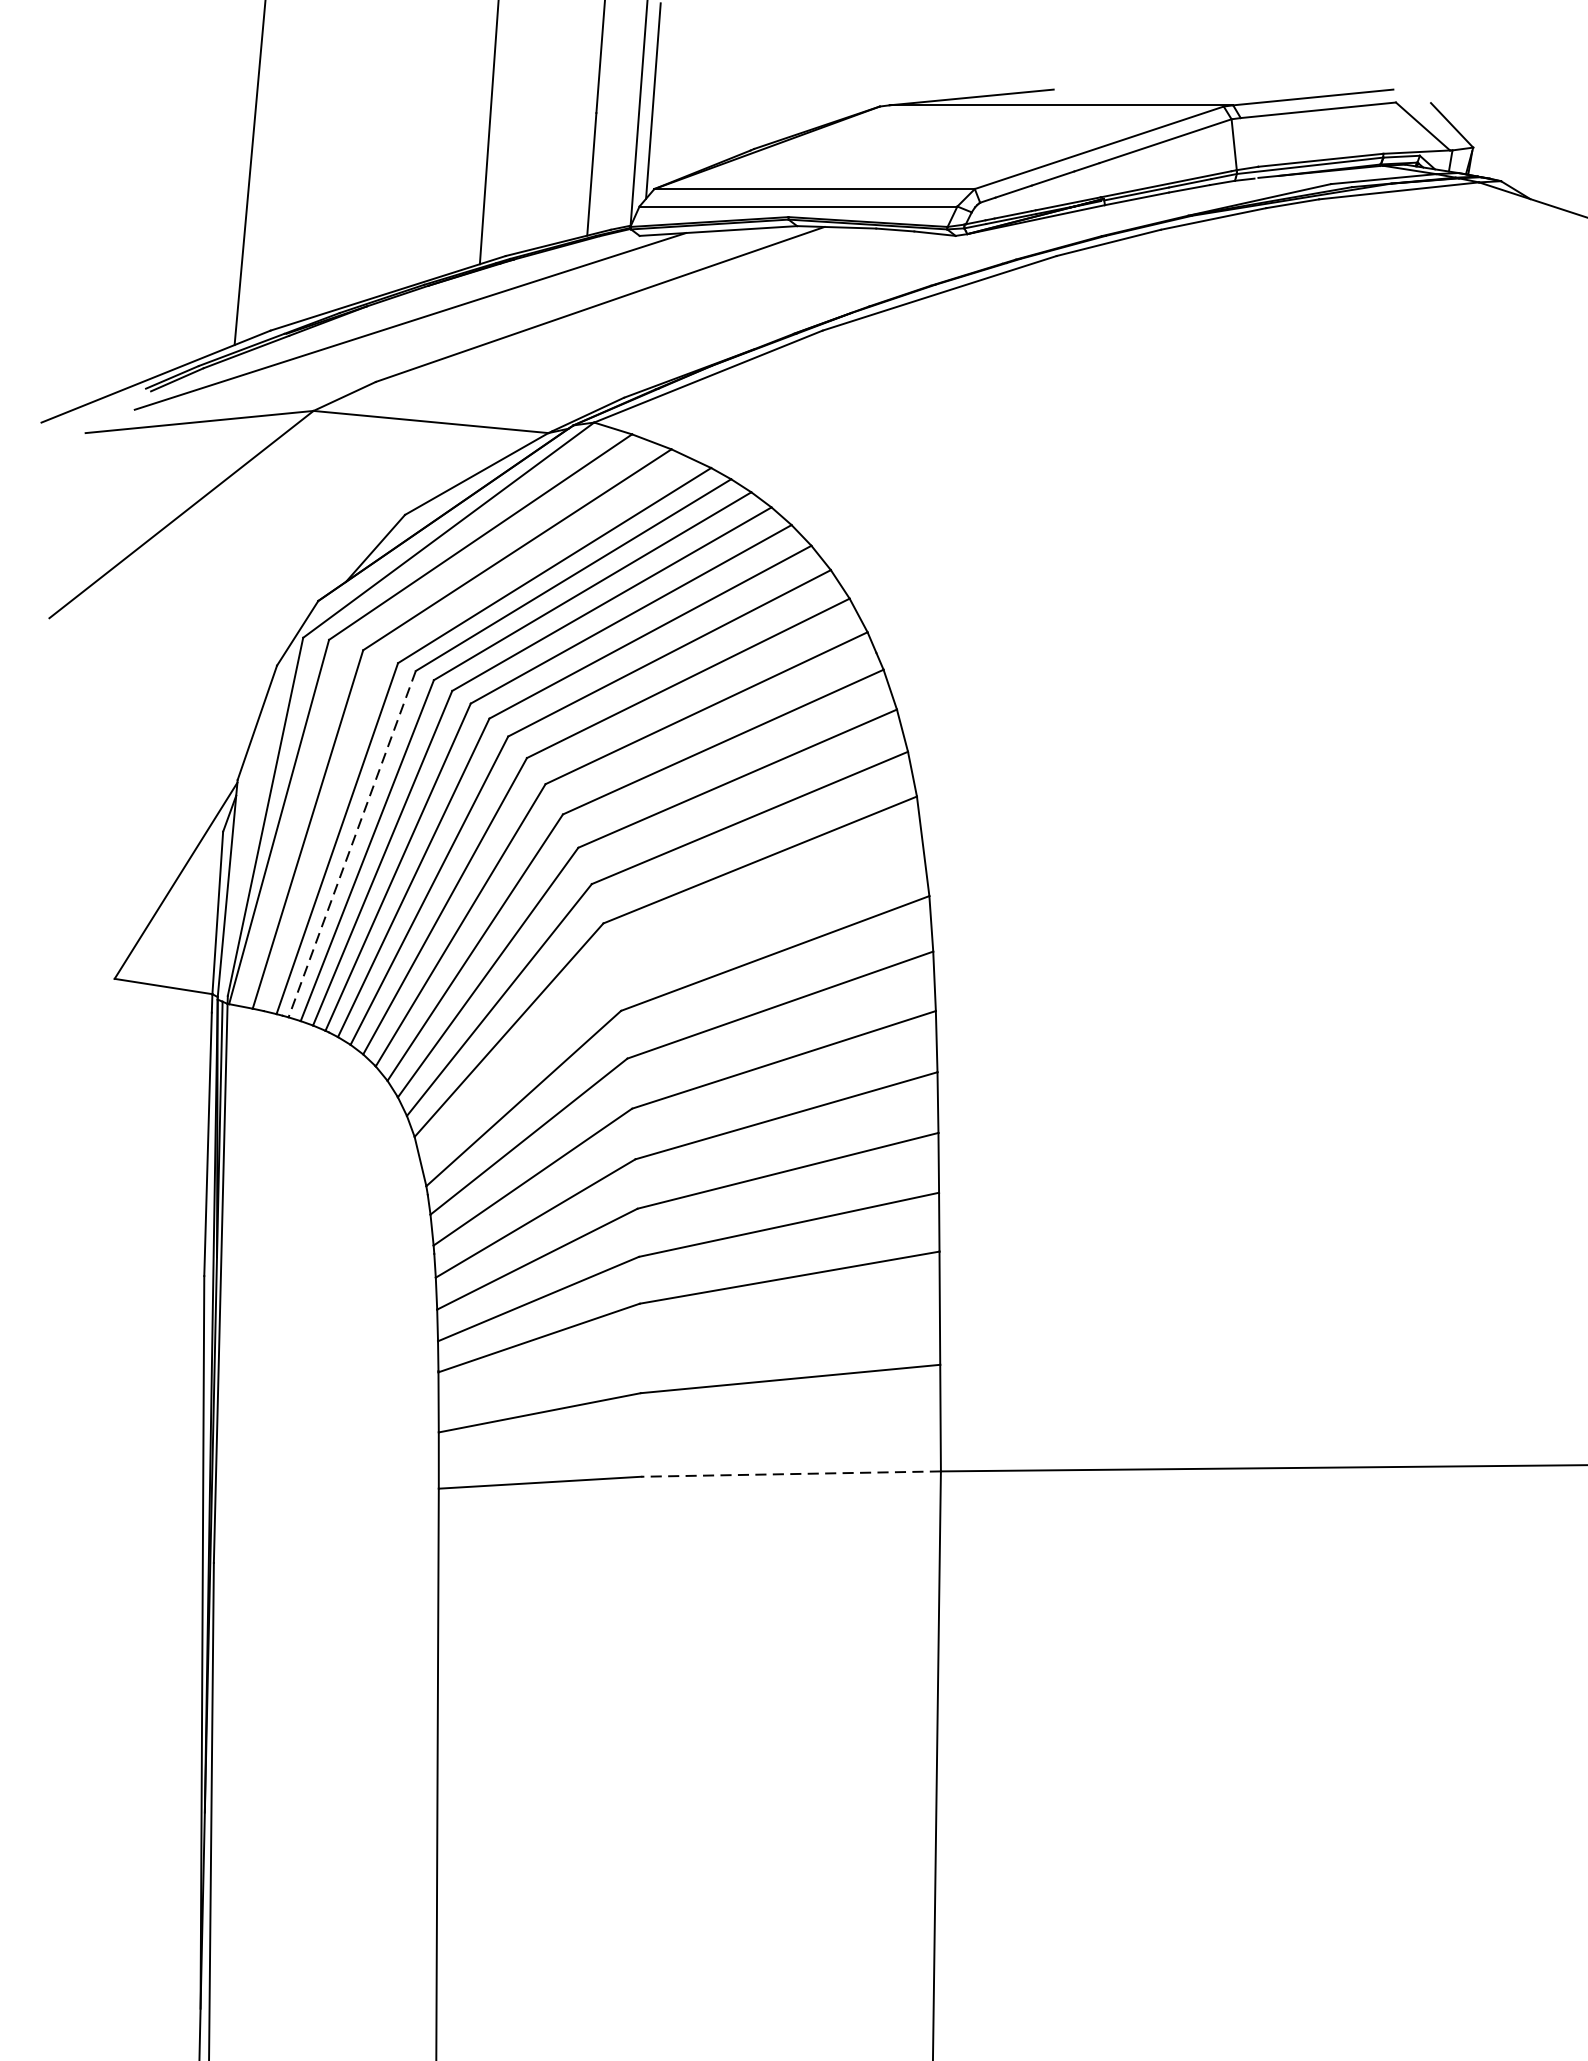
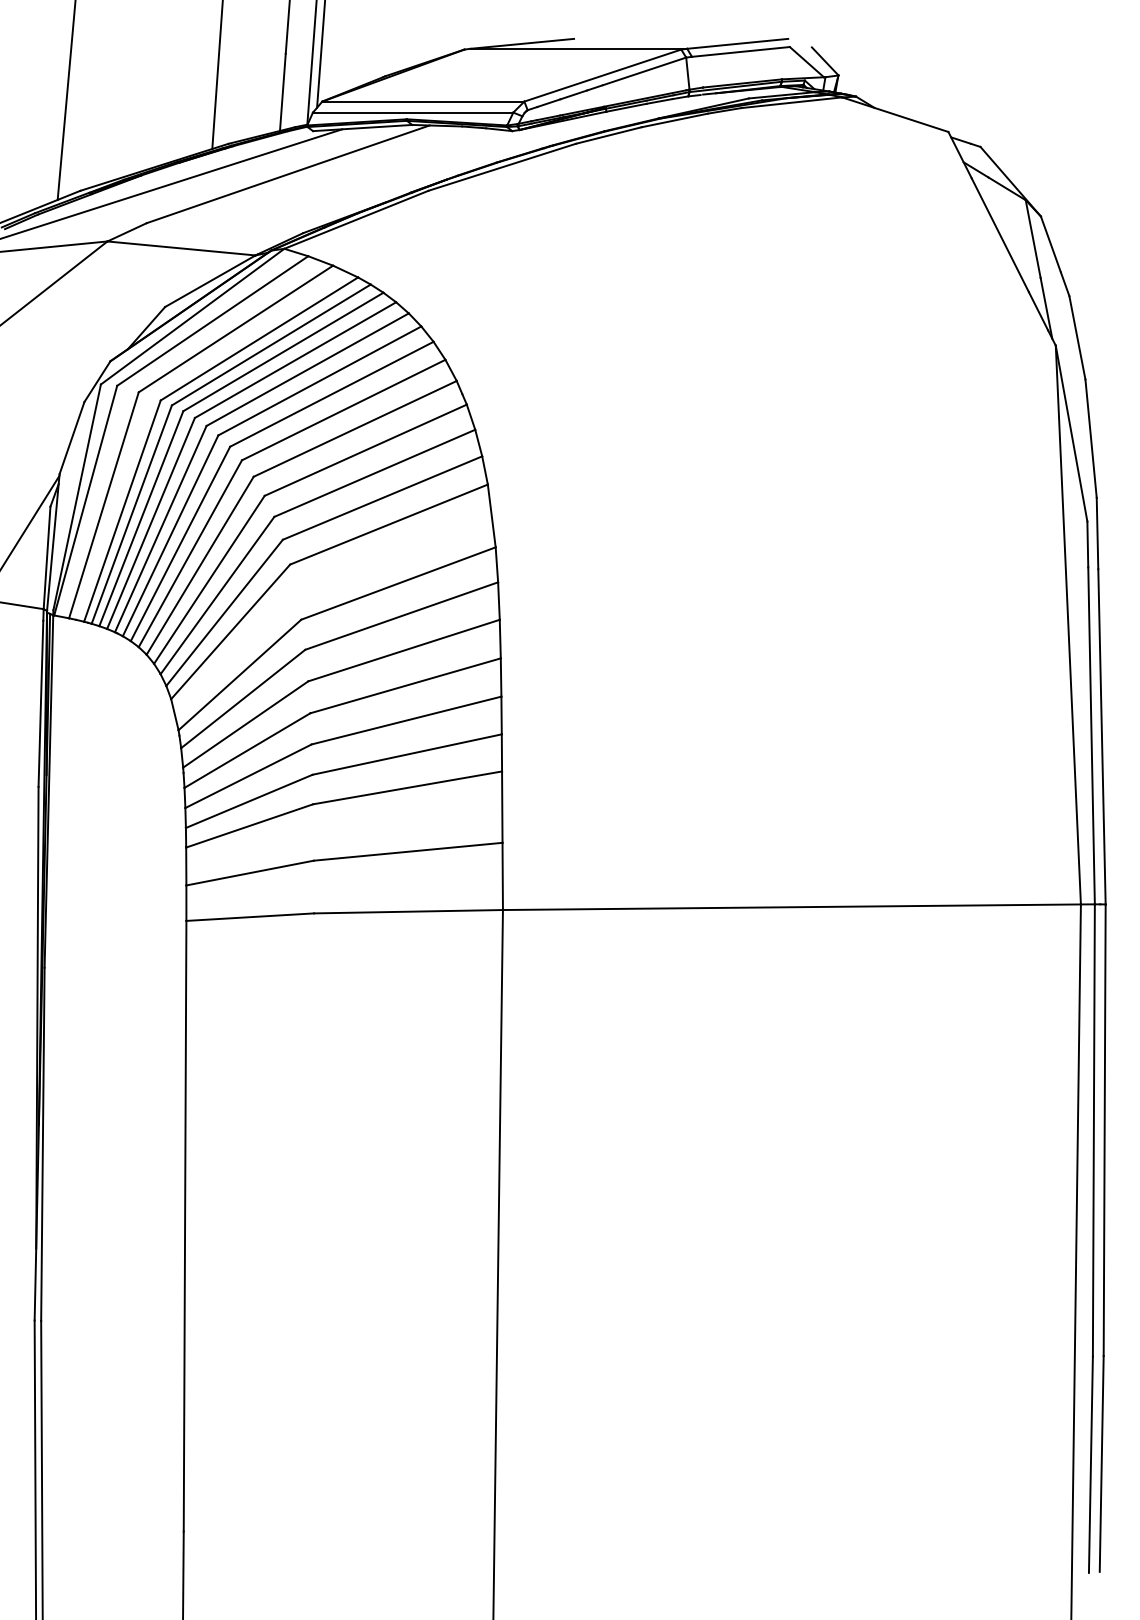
line: (351, 845) -> (131, 515), dashed -> solid
line: (791, 1473) -> (408, 911), dashed -> solid

